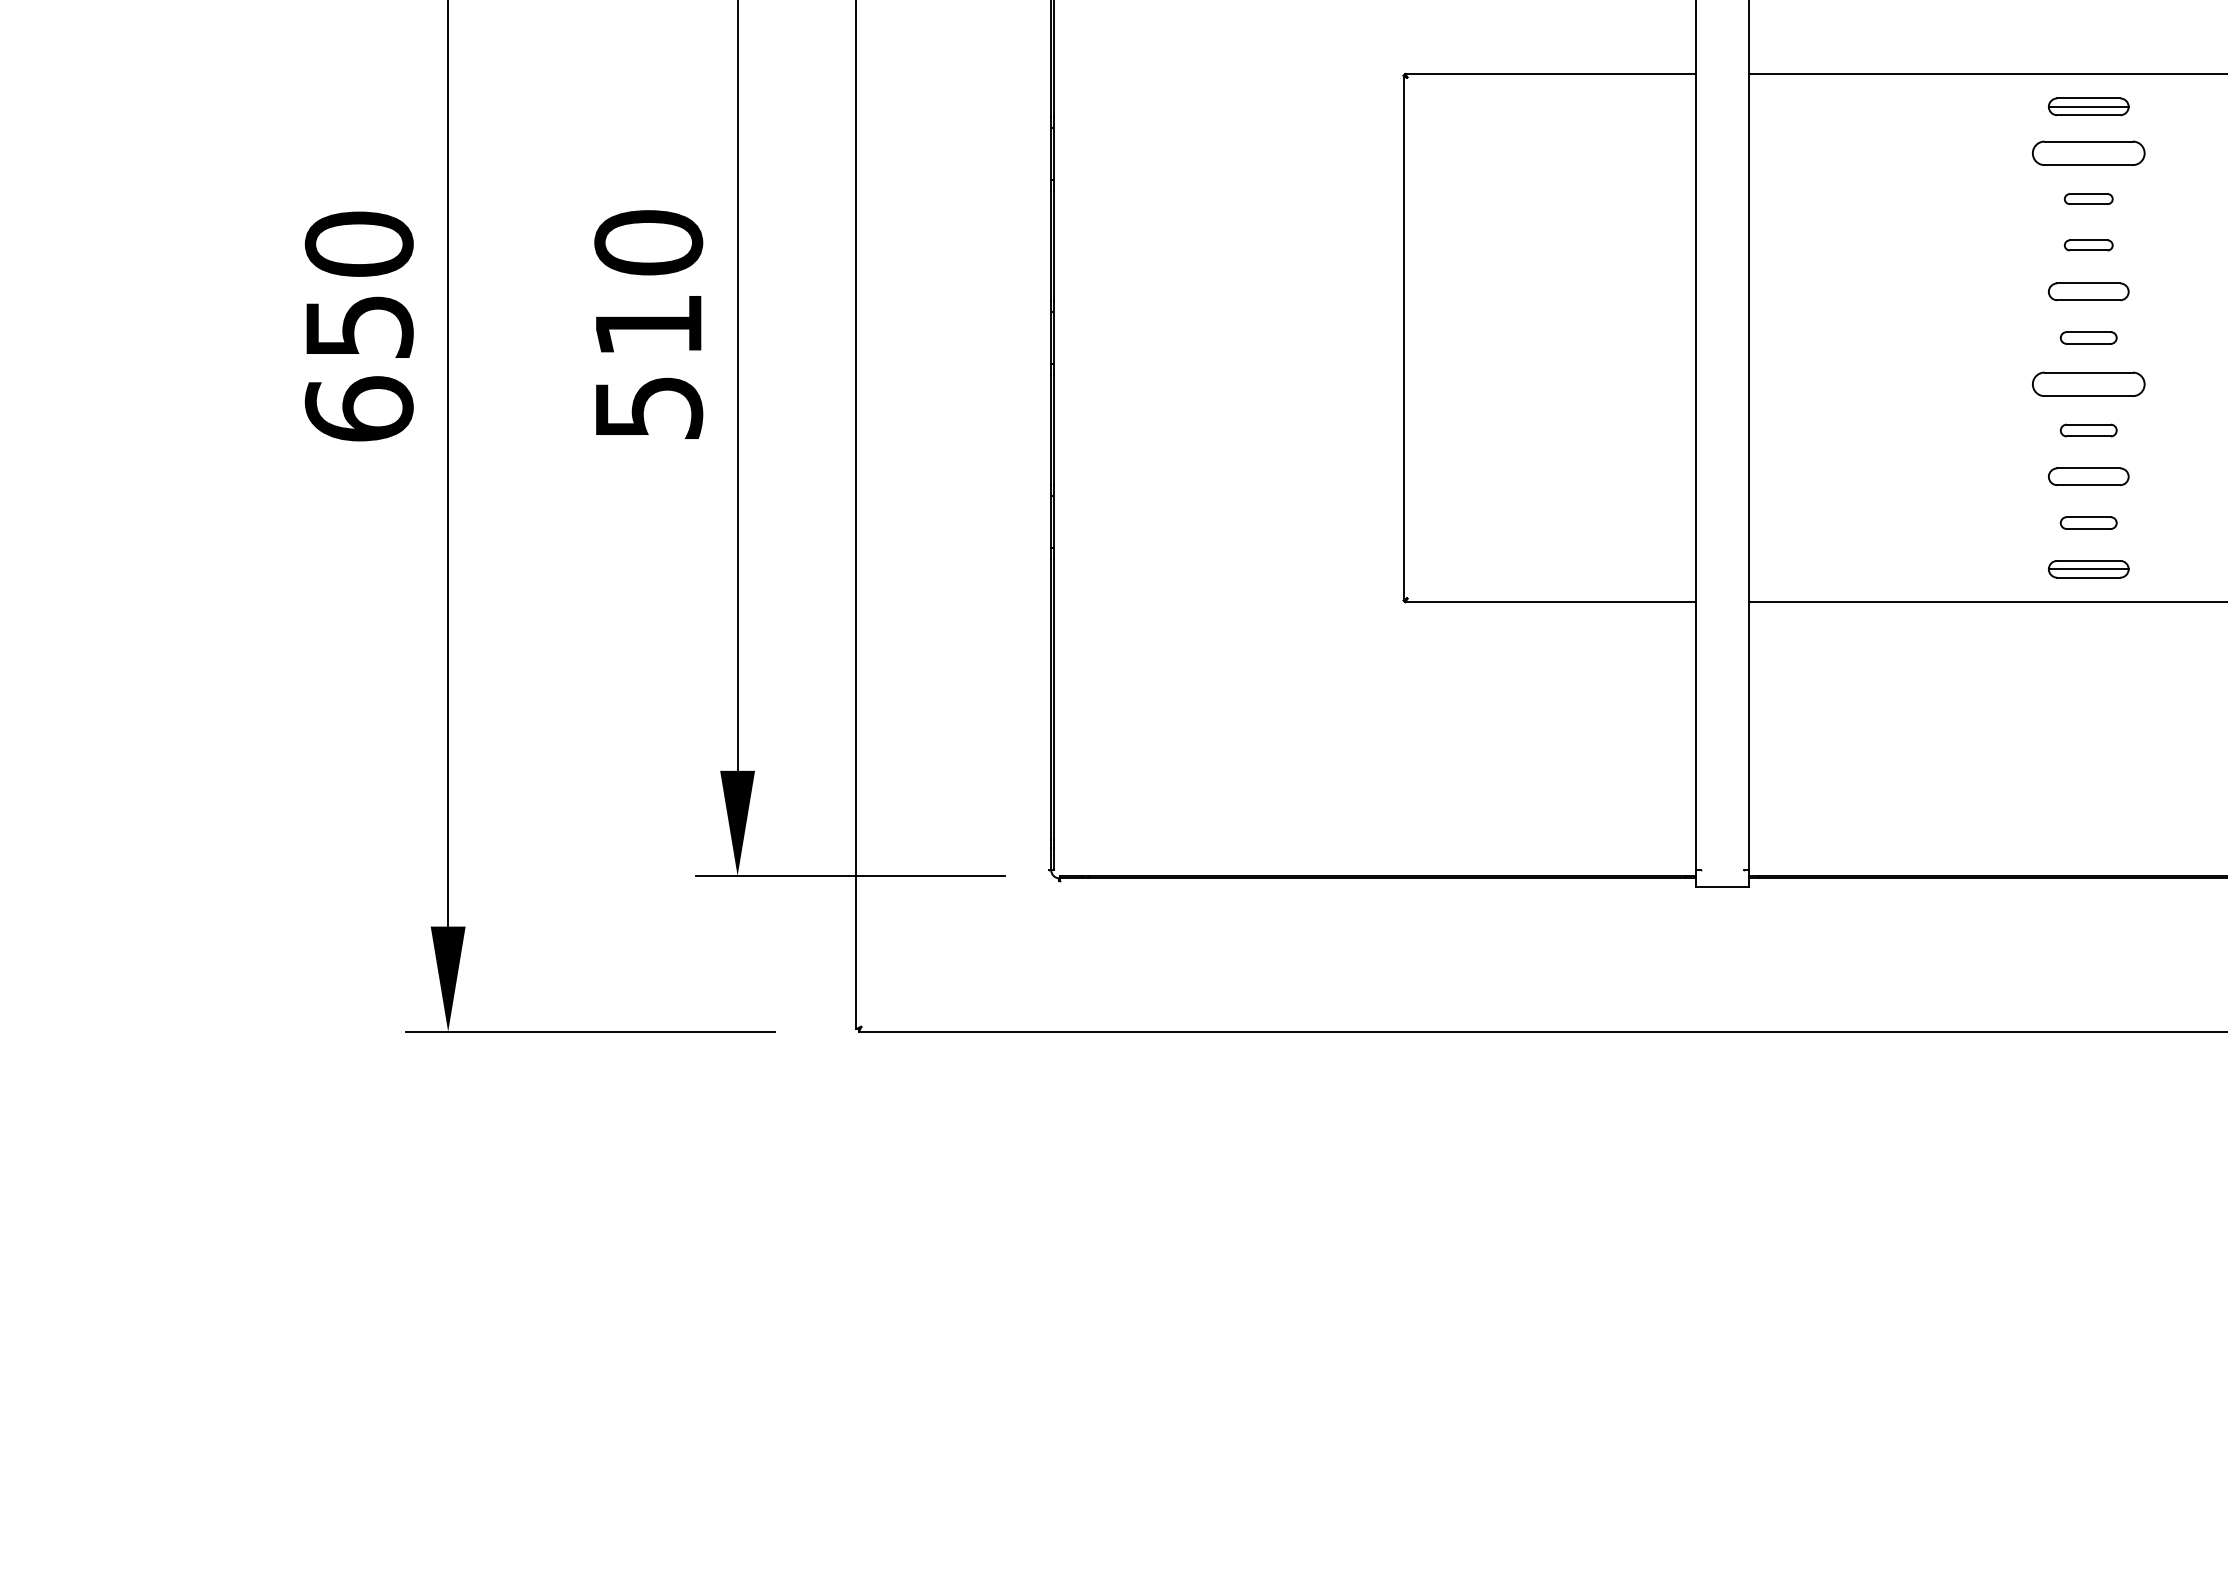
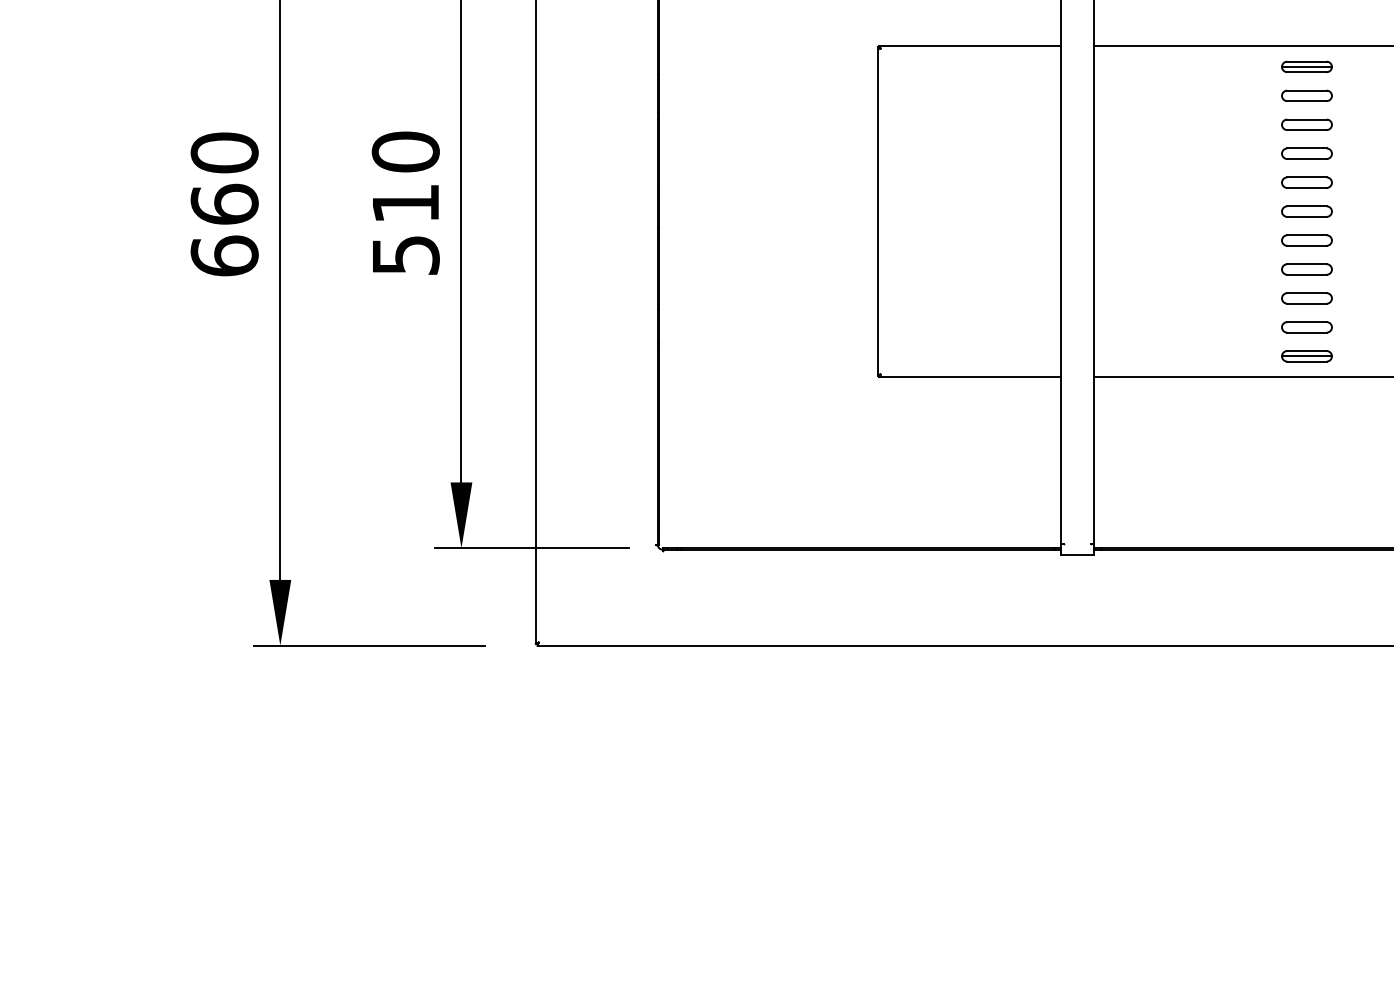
part: (2087, 152) -> (1306, 95), size x0.71
part: (2087, 198) -> (1306, 124), size x1.67
part: (2087, 245) -> (1306, 153), size x1.67
text: (358, 325) -> (224, 203), 650 -> 660
part: (2087, 337) -> (1306, 211), size x1.43
part: (2087, 384) -> (1306, 240), size x0.71
part: (2087, 430) -> (1306, 269), size x1.43
part: (2087, 523) -> (1306, 327), size x1.43

